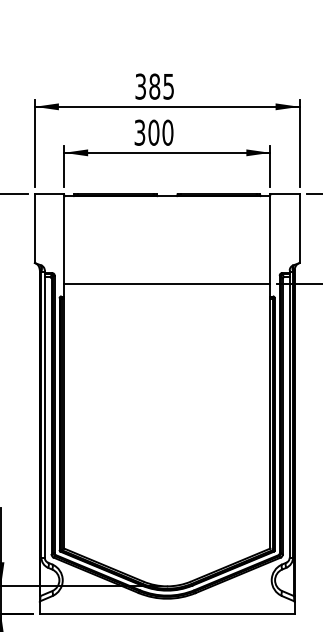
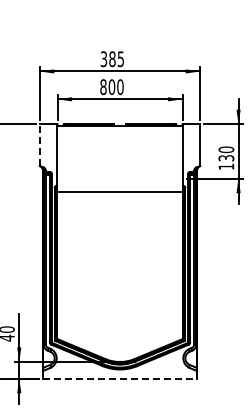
text: (139, 133) -> (103, 87), 300 -> 800
line: (34, 229) -> (39, 145), solid -> dashed
line: (166, 283) -> (119, 191), moved
line: (168, 613) -> (120, 378), solid -> dashed

